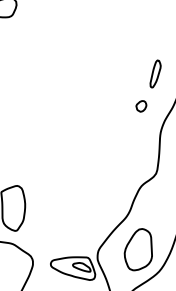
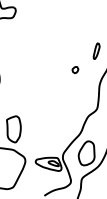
part: (141, 105) -> (75, 69), moved

